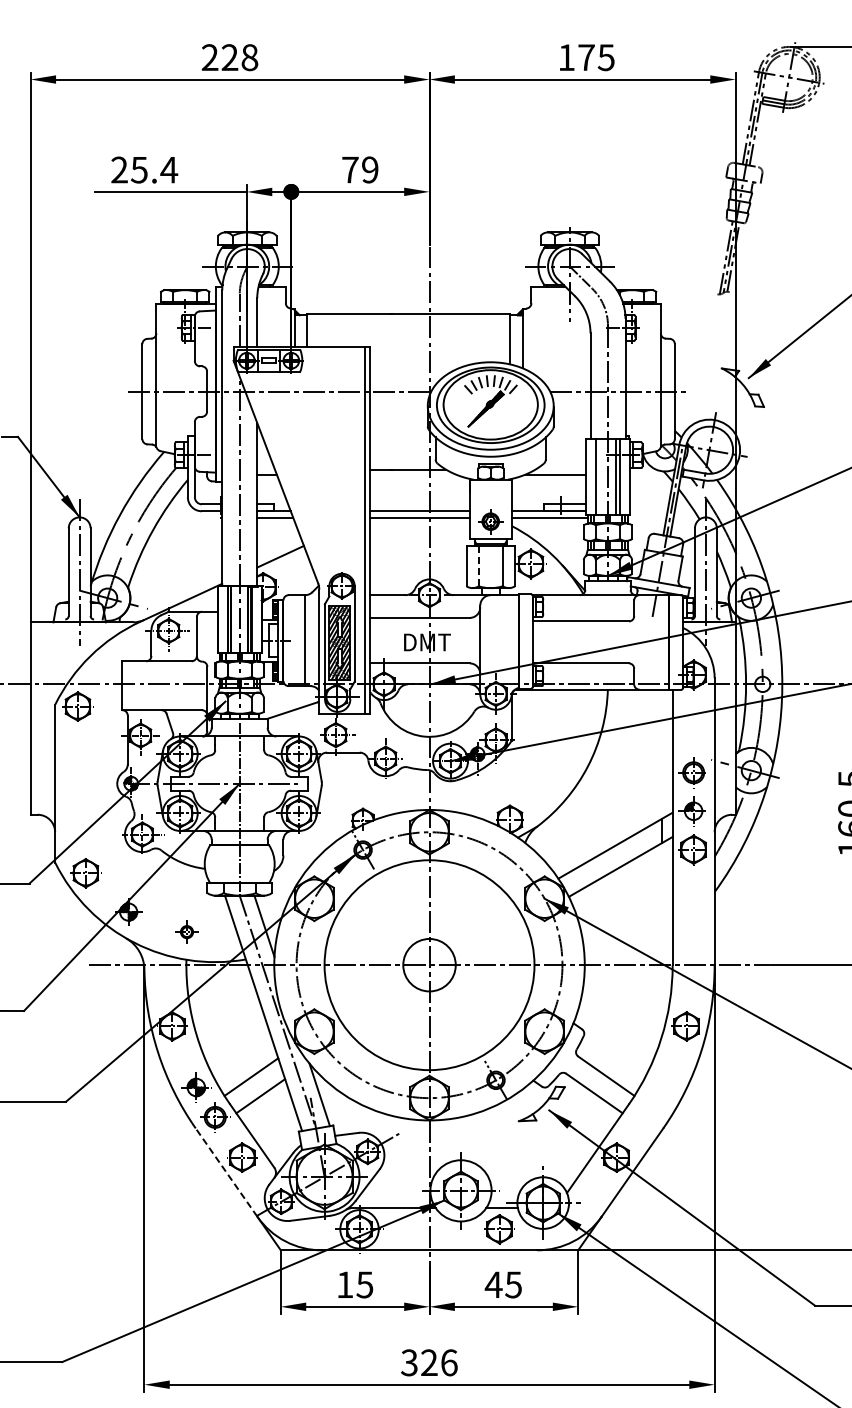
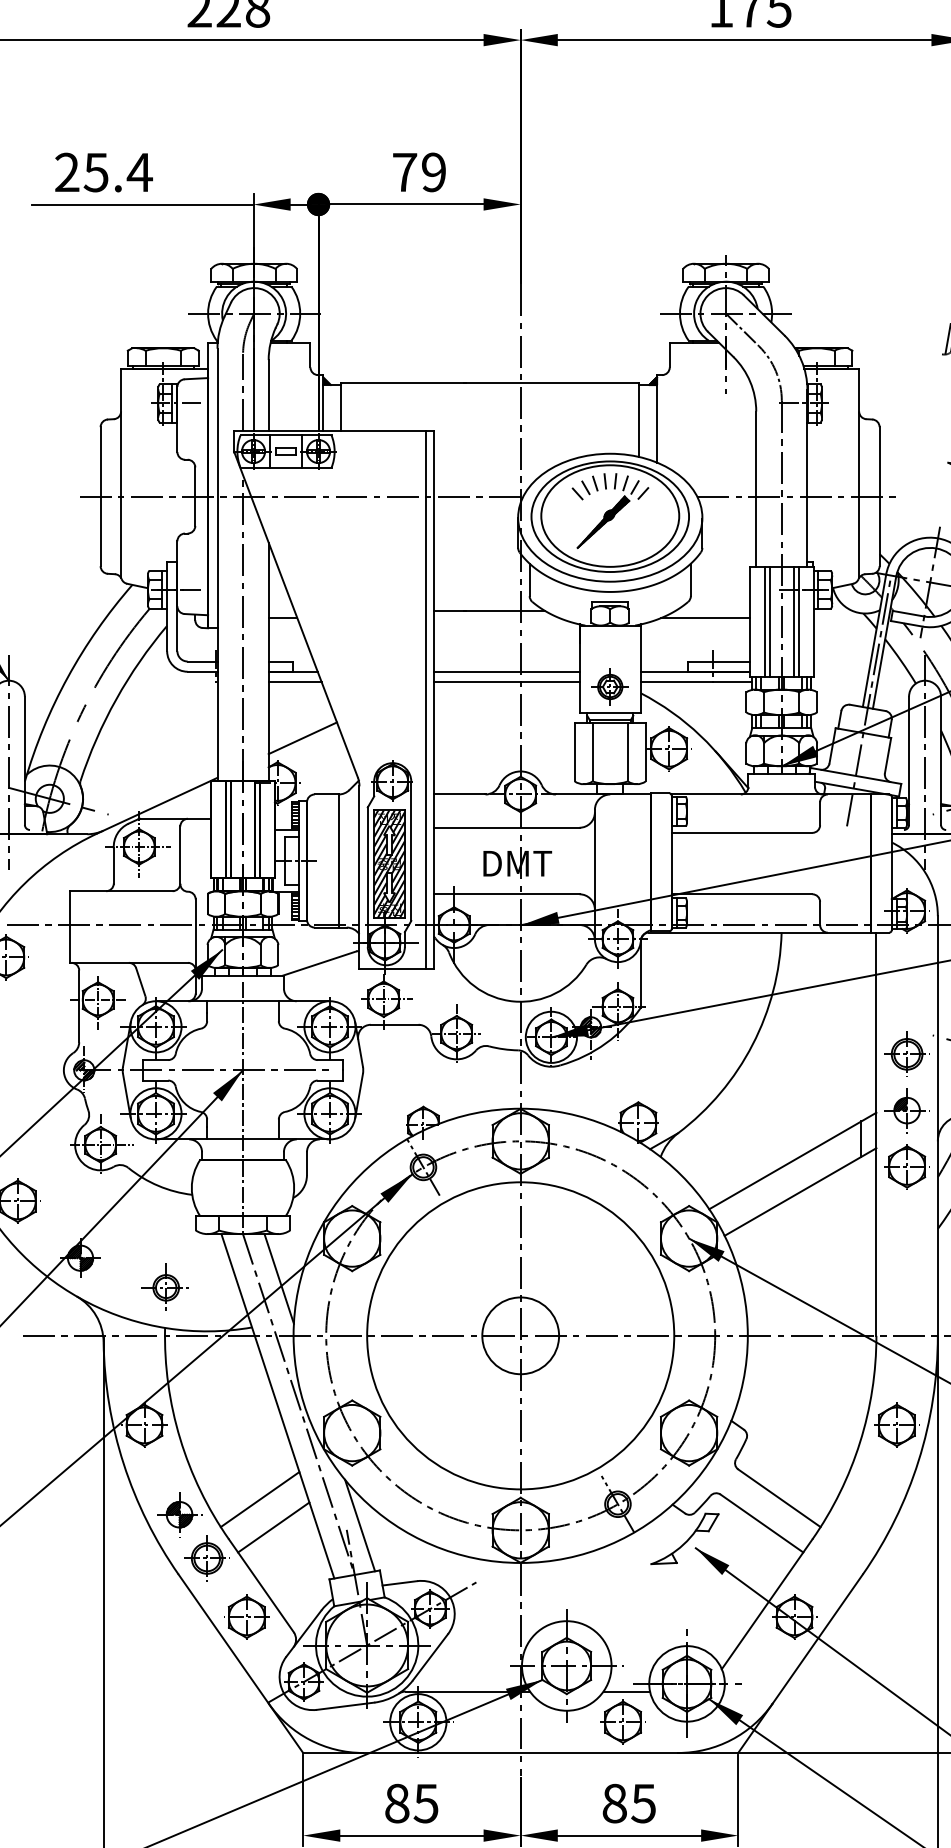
line: (599, 476) -> (769, 620), added
line: (478, 566) -> (592, 752), dashed -> solid
part: (186, 931) -> (165, 1286), size x1.43
line: (226, 1172) -> (223, 1639), dashed -> solid
text: (345, 1284) -> (397, 1802), 15 -> 85
text: (493, 1284) -> (614, 1802), 45 -> 85

